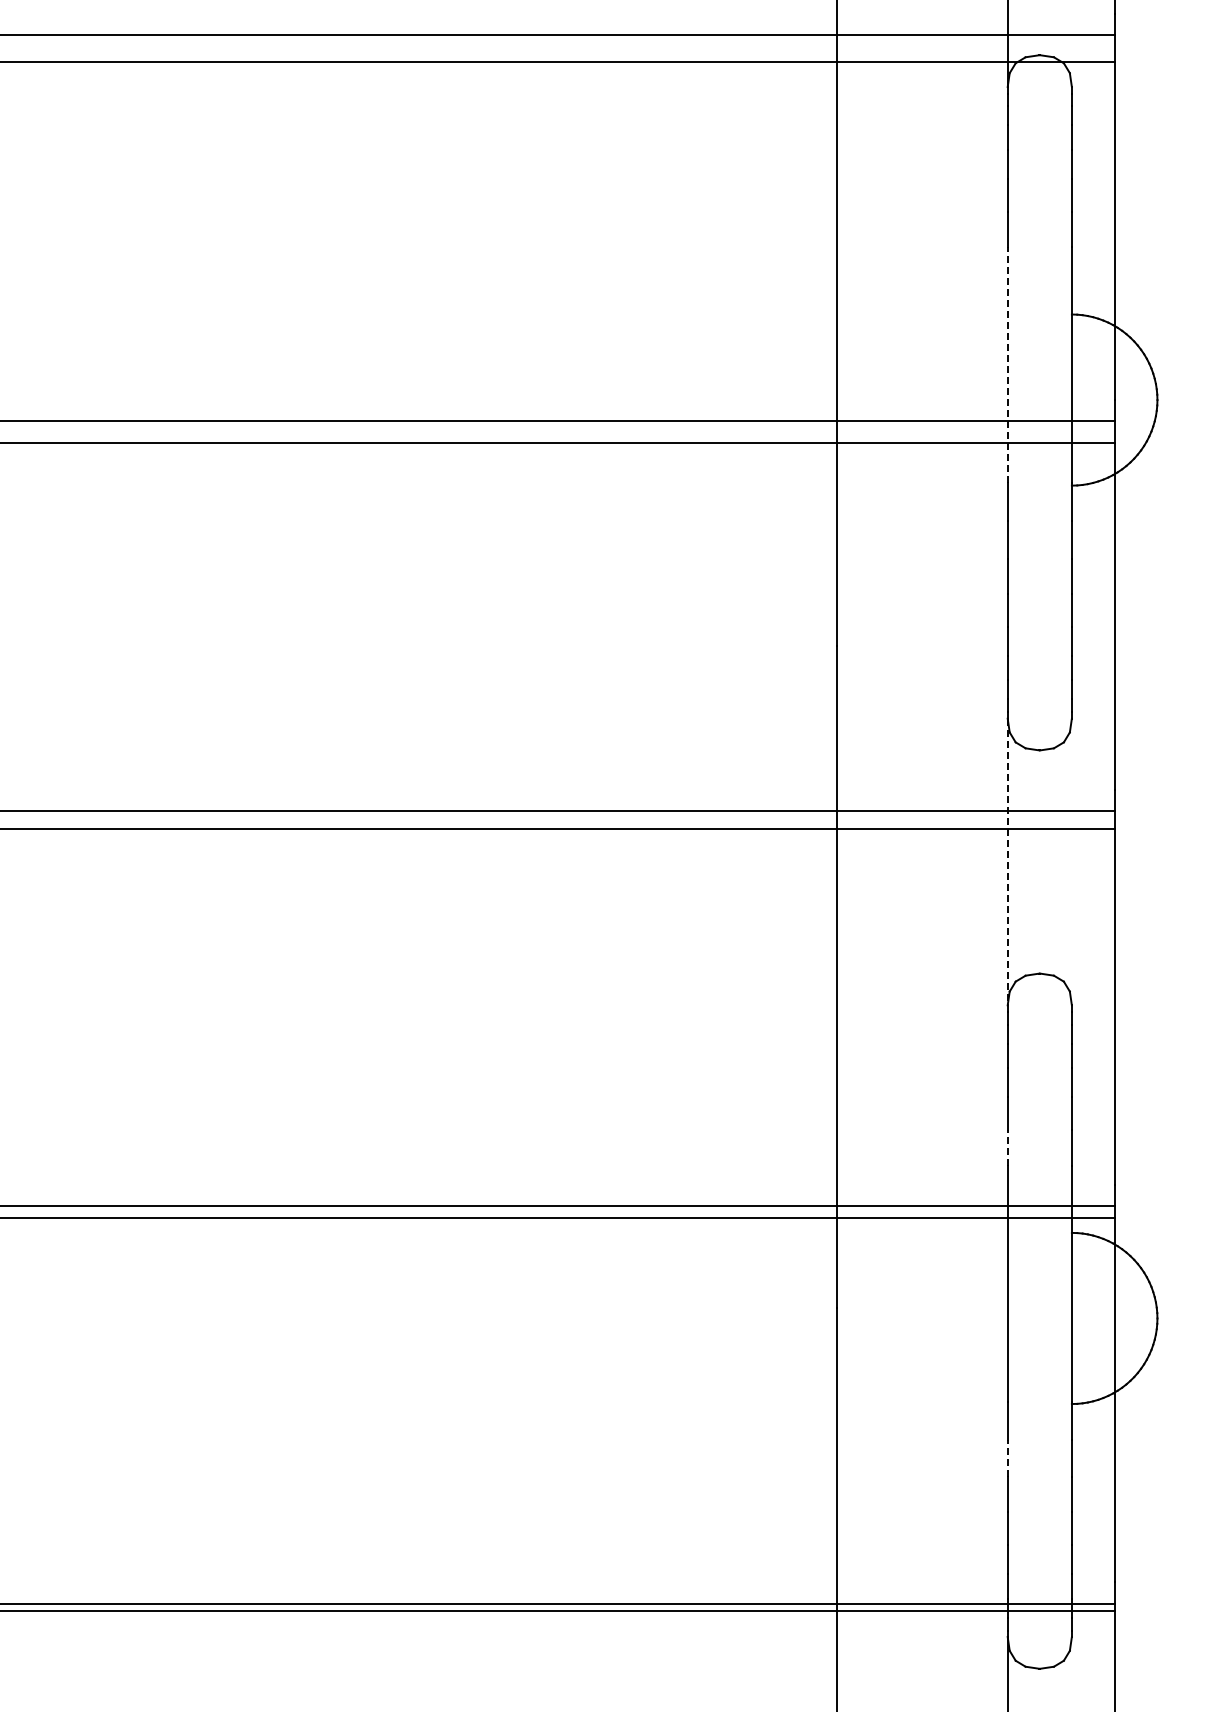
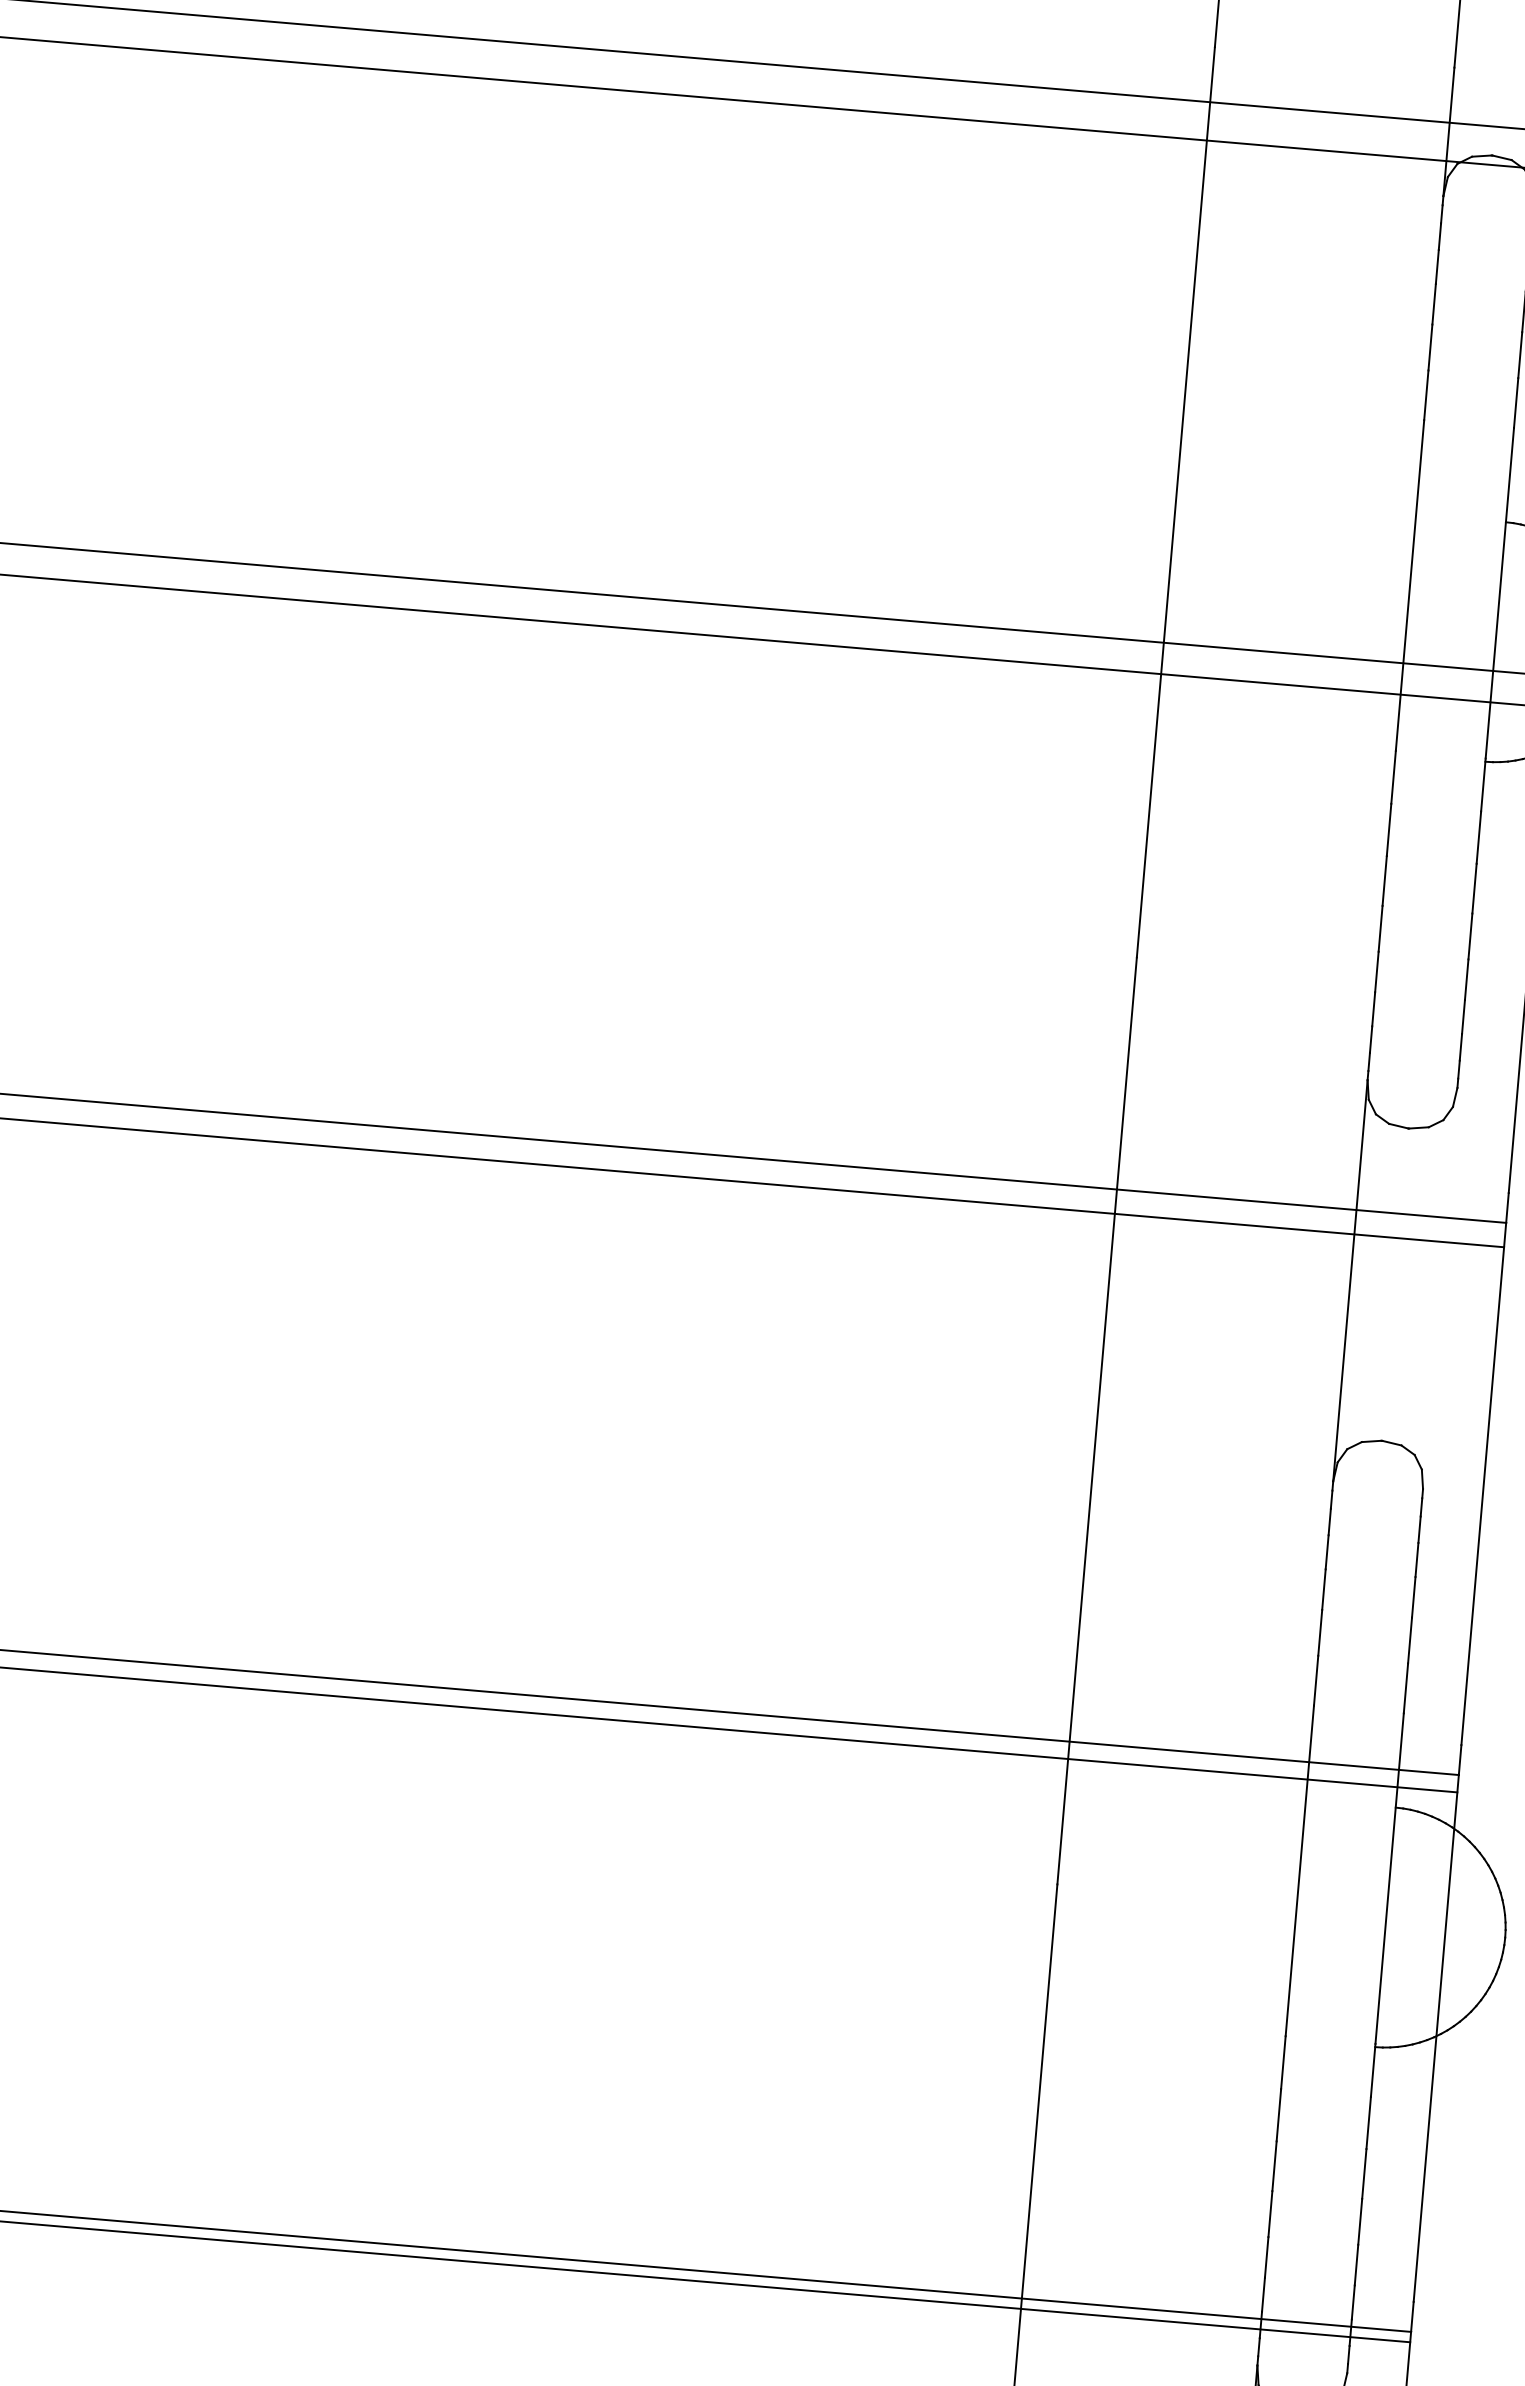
line: (1007, 364) -> (1409, 584), dashed -> solid
line: (1007, 862) -> (1350, 1281), dashed -> solid
line: (1007, 1147) -> (1315, 1680), dashed -> solid
line: (1007, 1458) -> (1278, 2115), dashed -> solid

